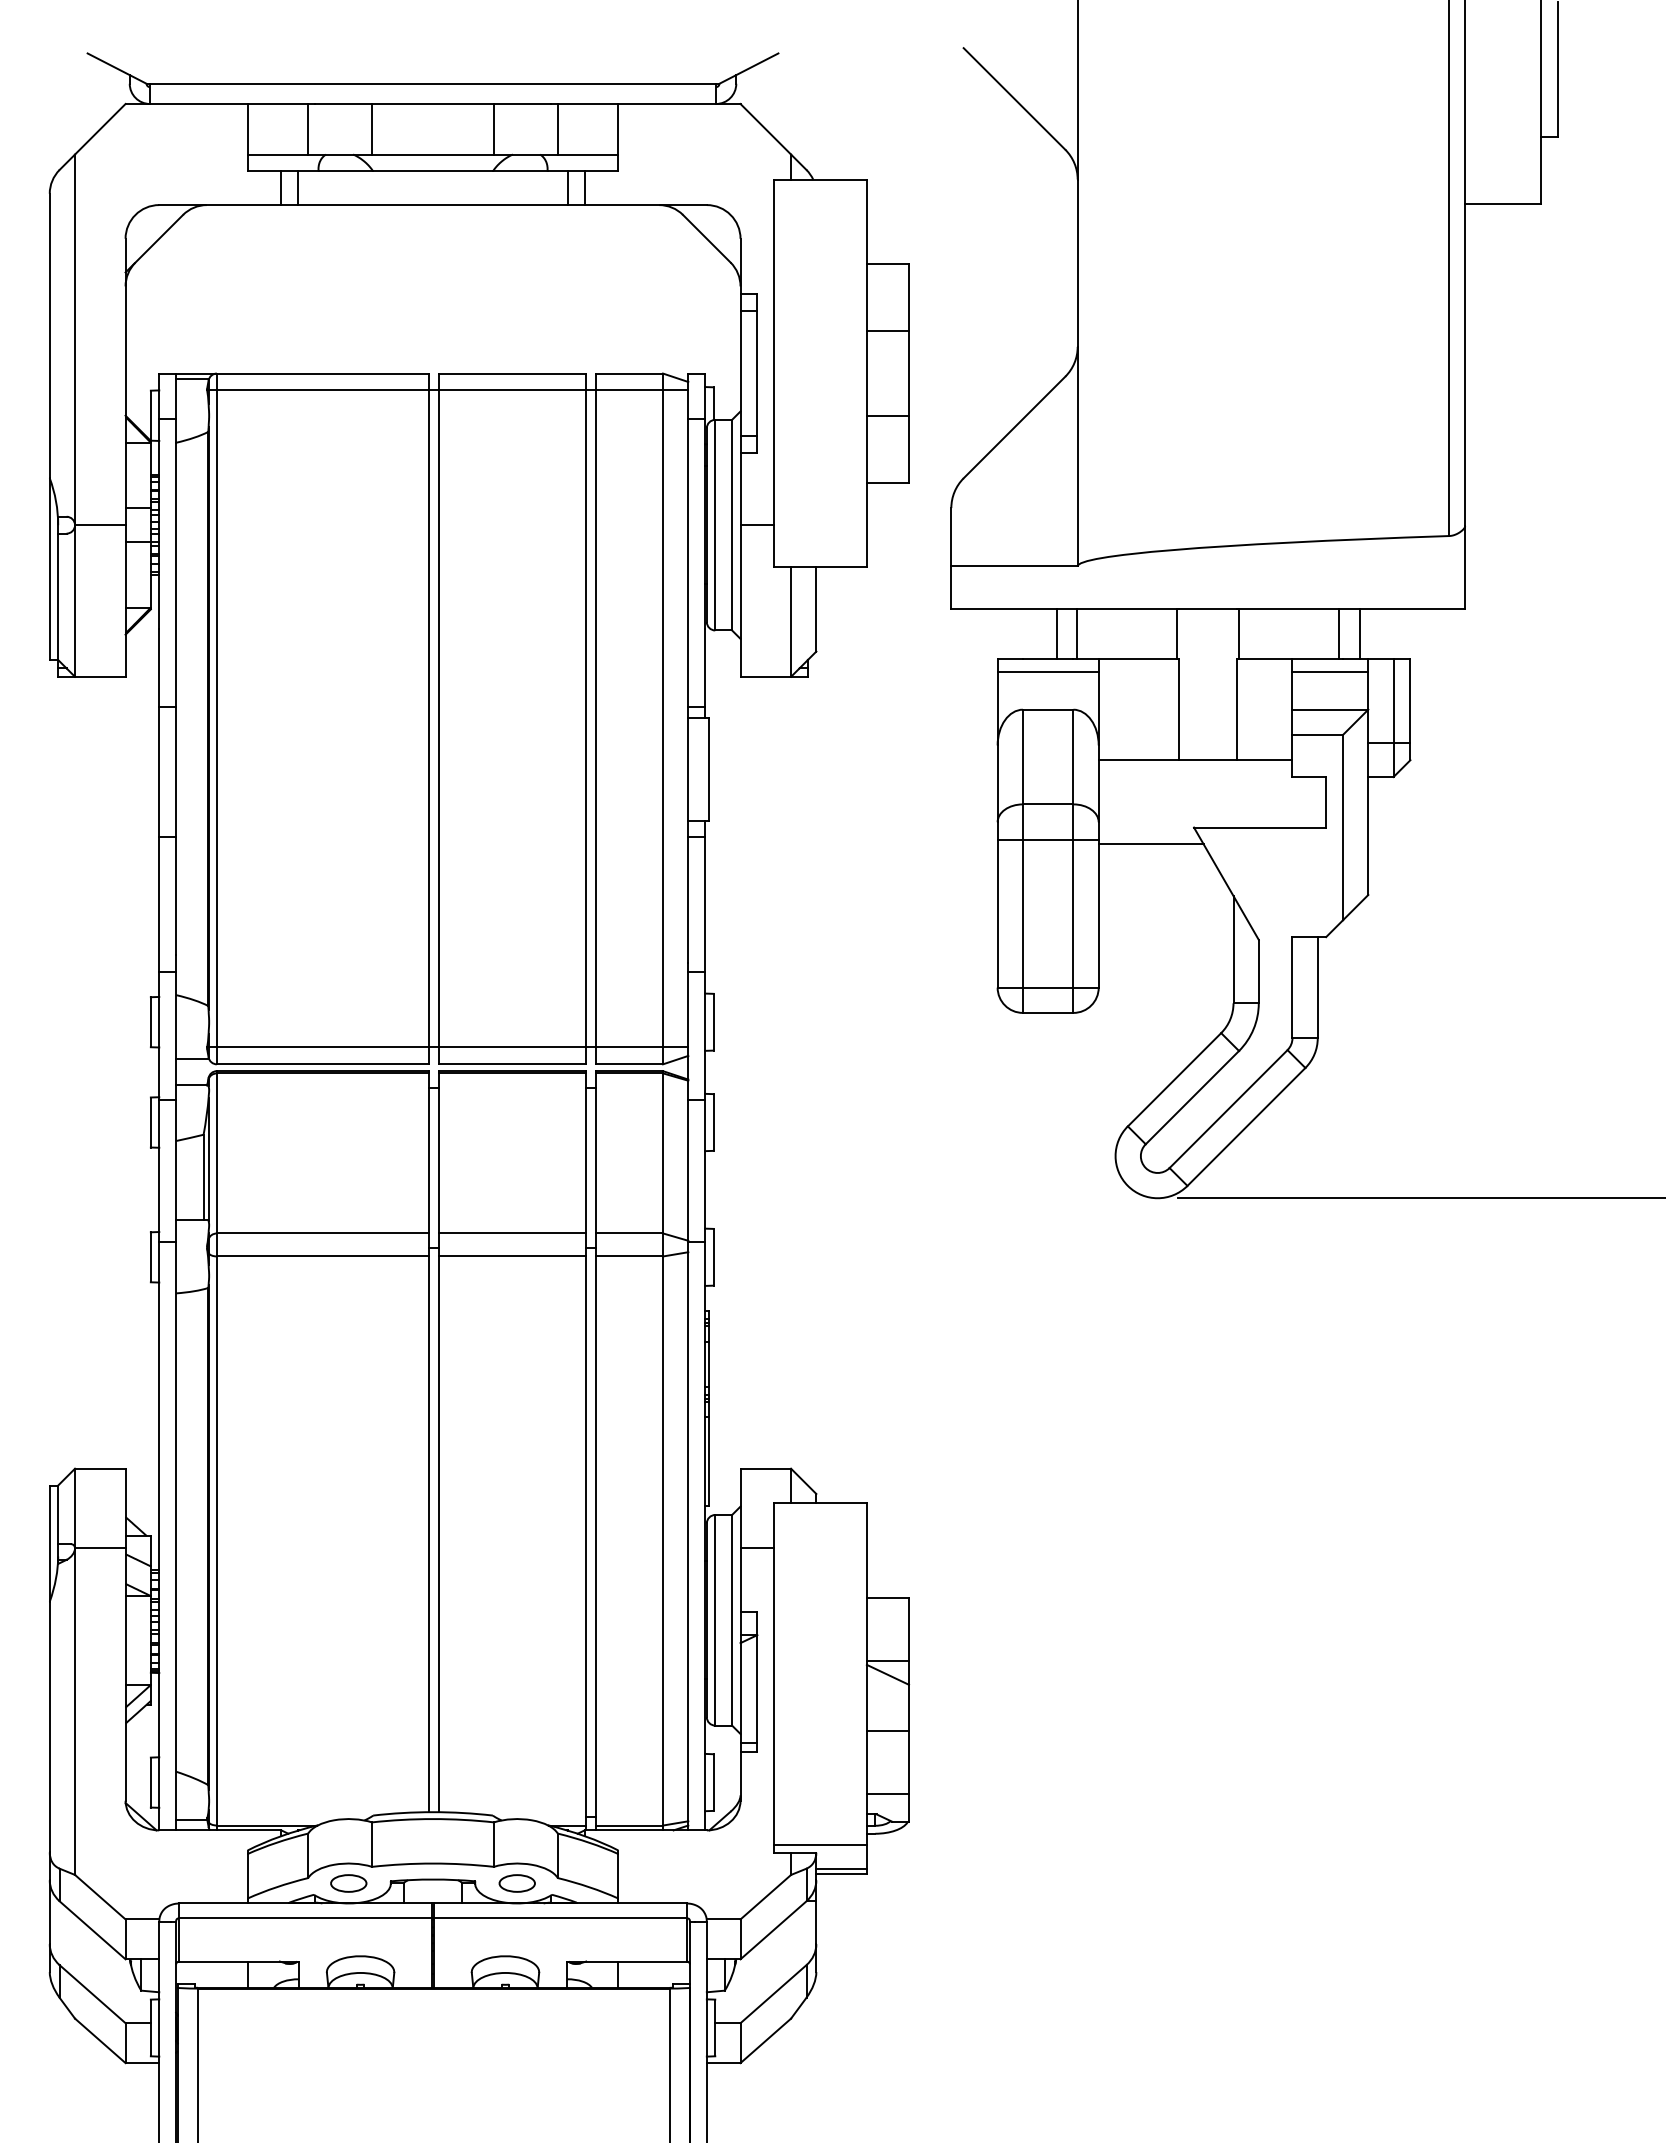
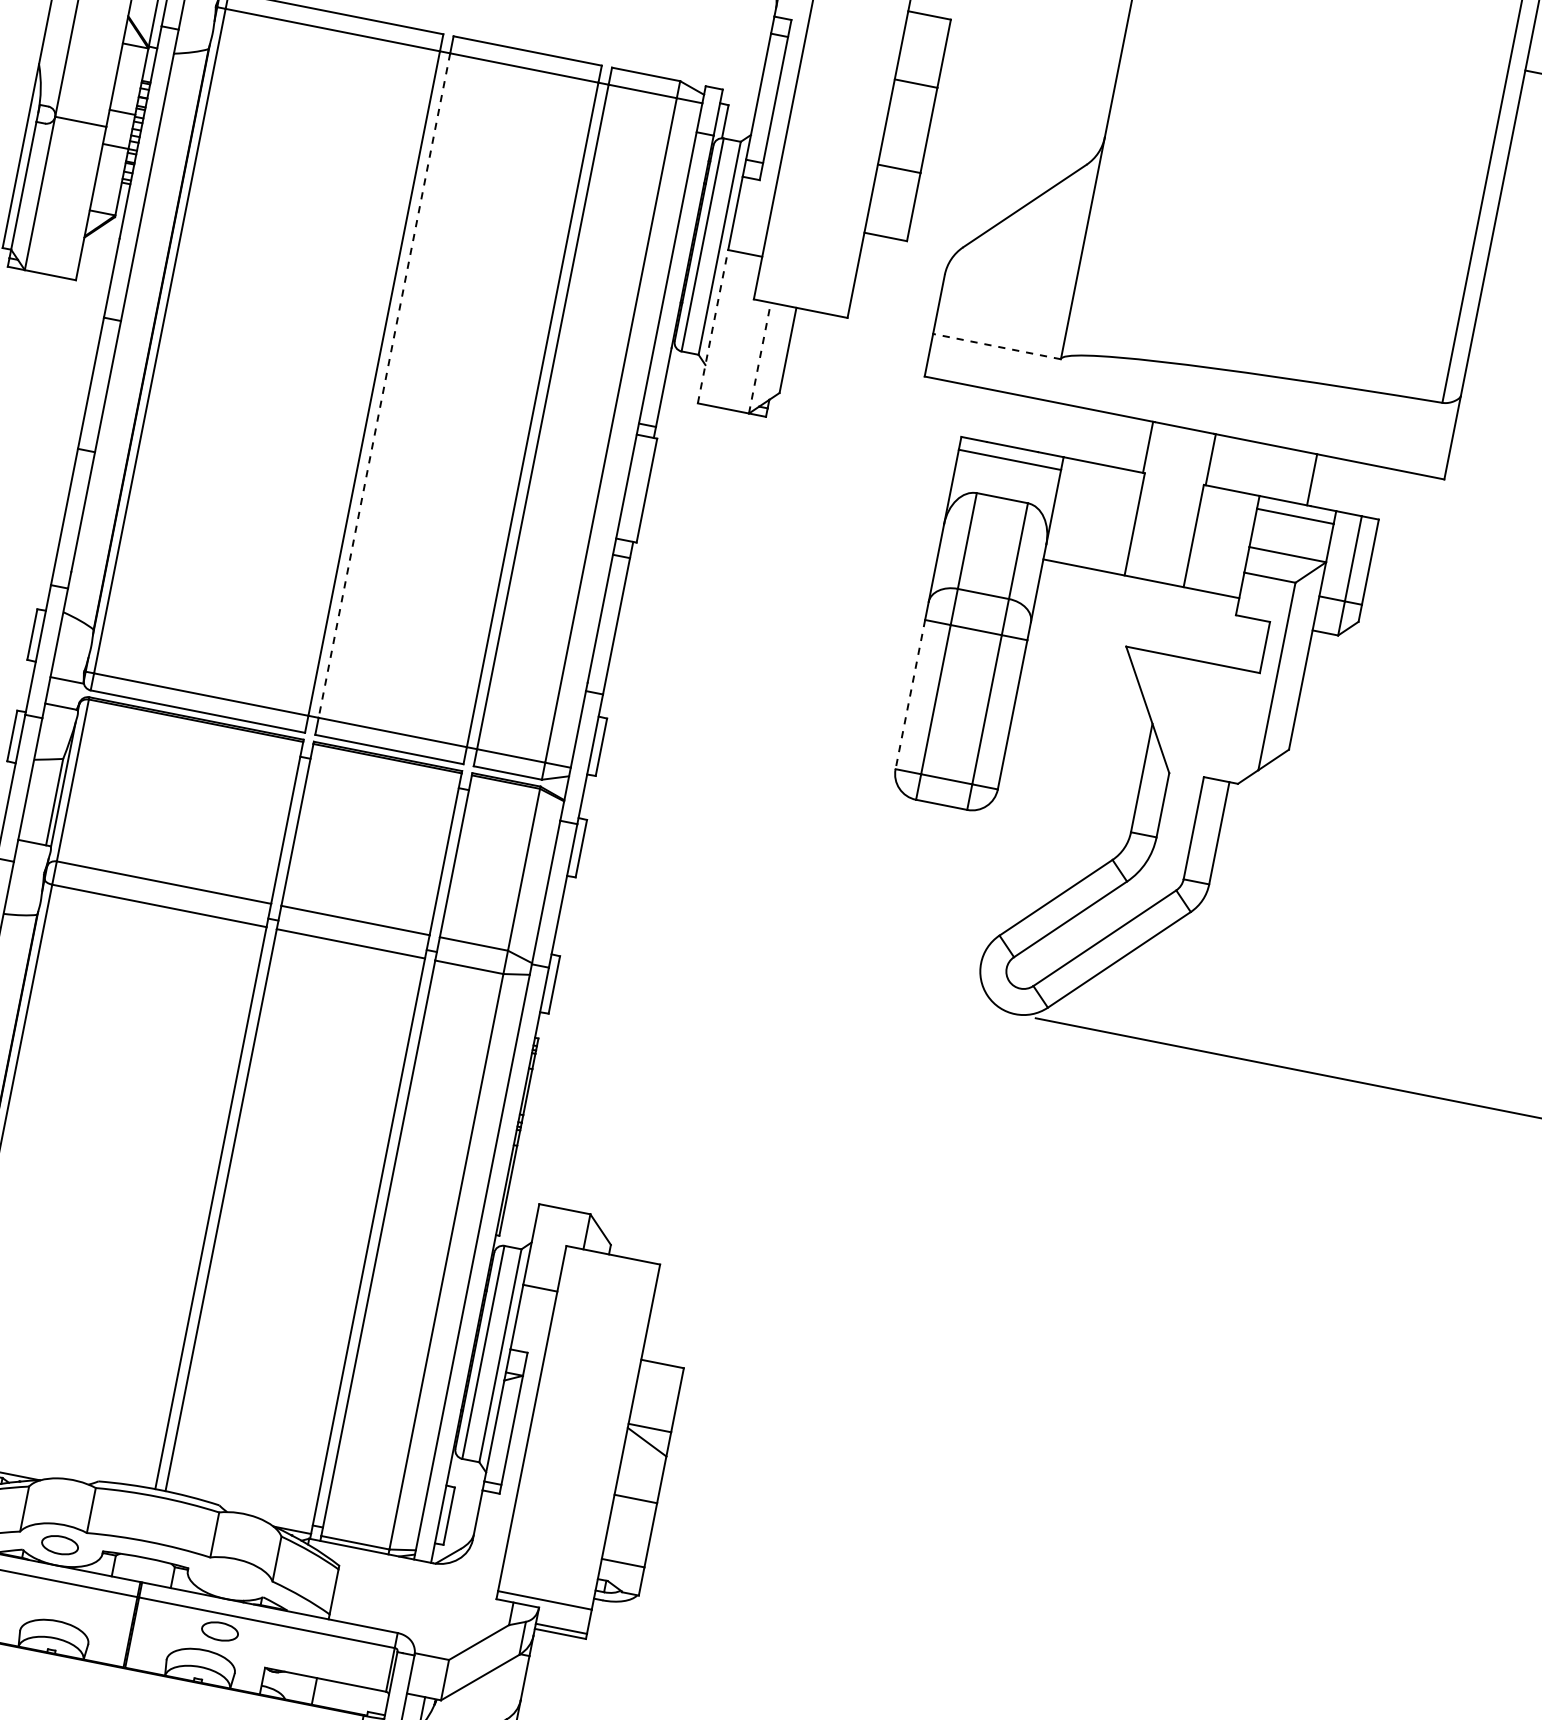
line: (1014, 566) -> (996, 346), solid -> dashed
line: (740, 601) -> (712, 327), solid -> dashed
line: (791, 622) -> (760, 358), solid -> dashed
line: (1056, 633) -> (1026, 422), removed
line: (1077, 633) -> (1047, 427), removed
line: (1359, 633) -> (1332, 483), removed
line: (438, 718) -> (384, 385), solid -> dashed
line: (1150, 844) -> (1078, 655), removed
line: (997, 913) -> (910, 694), solid -> dashed
part: (516, 1883) -> (219, 1631), moved

